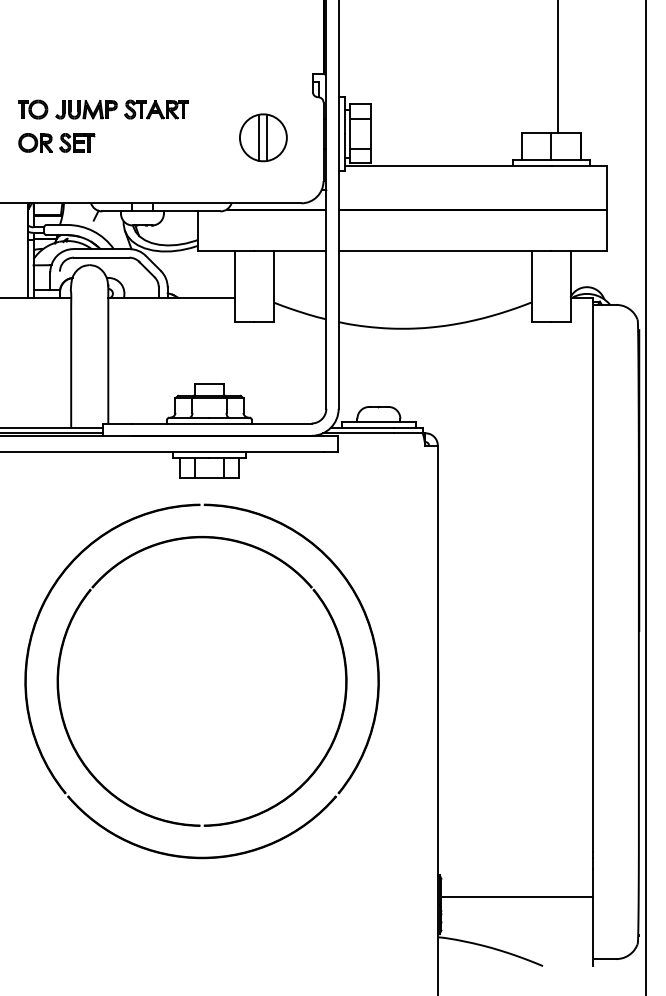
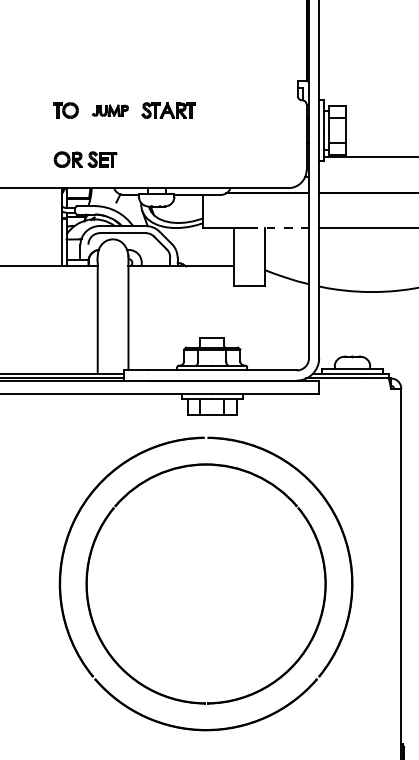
part: (86, 109) -> (110, 110), size x0.7
part: (263, 137) -> (256, 133), removed
part: (56, 142) -> (85, 159), moved
line: (290, 251) -> (279, 228), solid -> dashed

